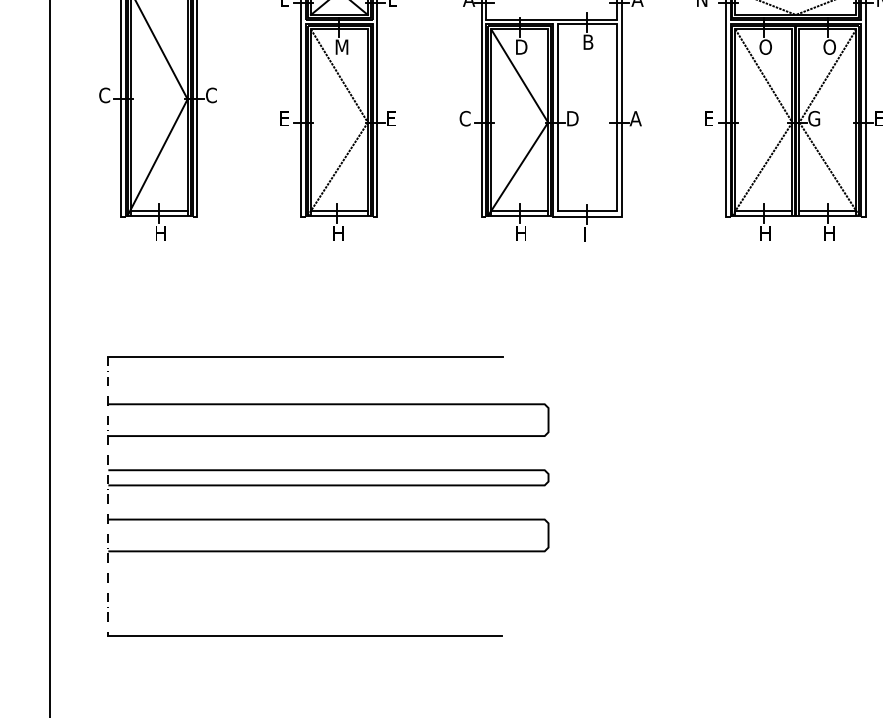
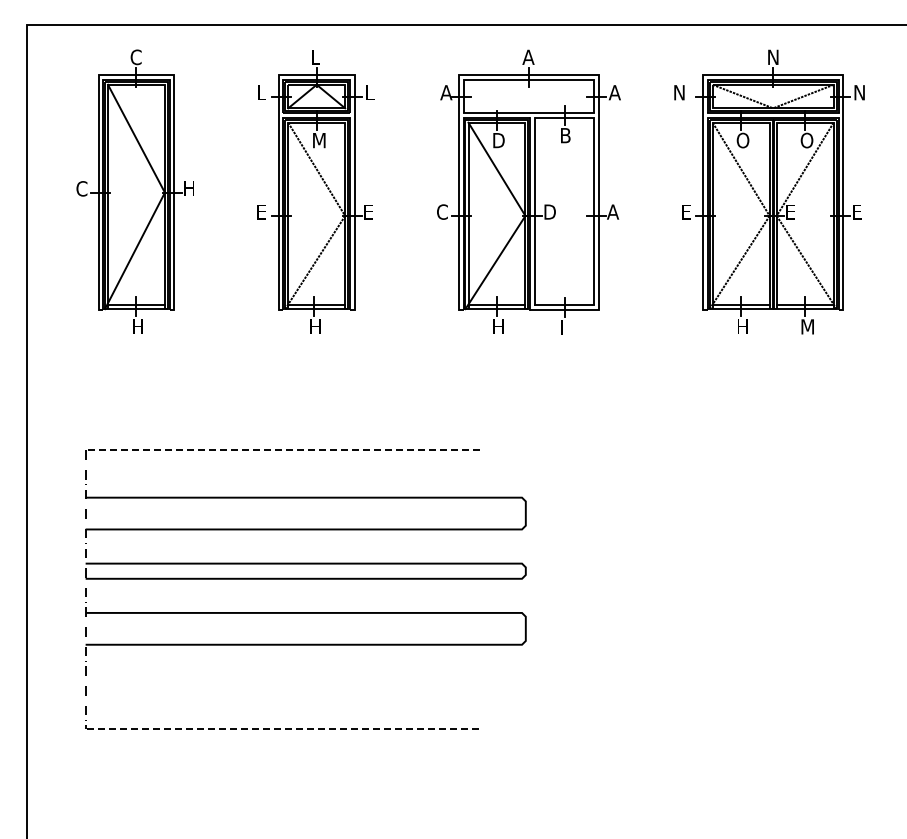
text: (211, 95) -> (188, 188), C -> H
text: (814, 118) -> (791, 211), G -> E
text: (830, 233) -> (807, 326), H -> M
line: (305, 357) -> (282, 450), solid -> dashed
line: (305, 636) -> (282, 729), solid -> dashed

